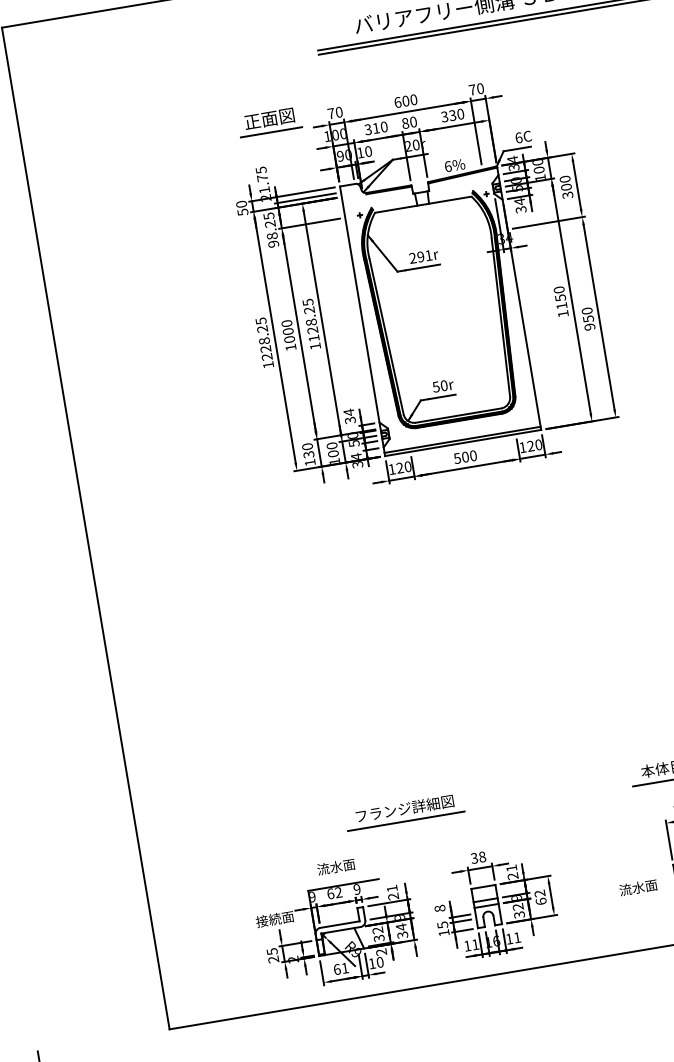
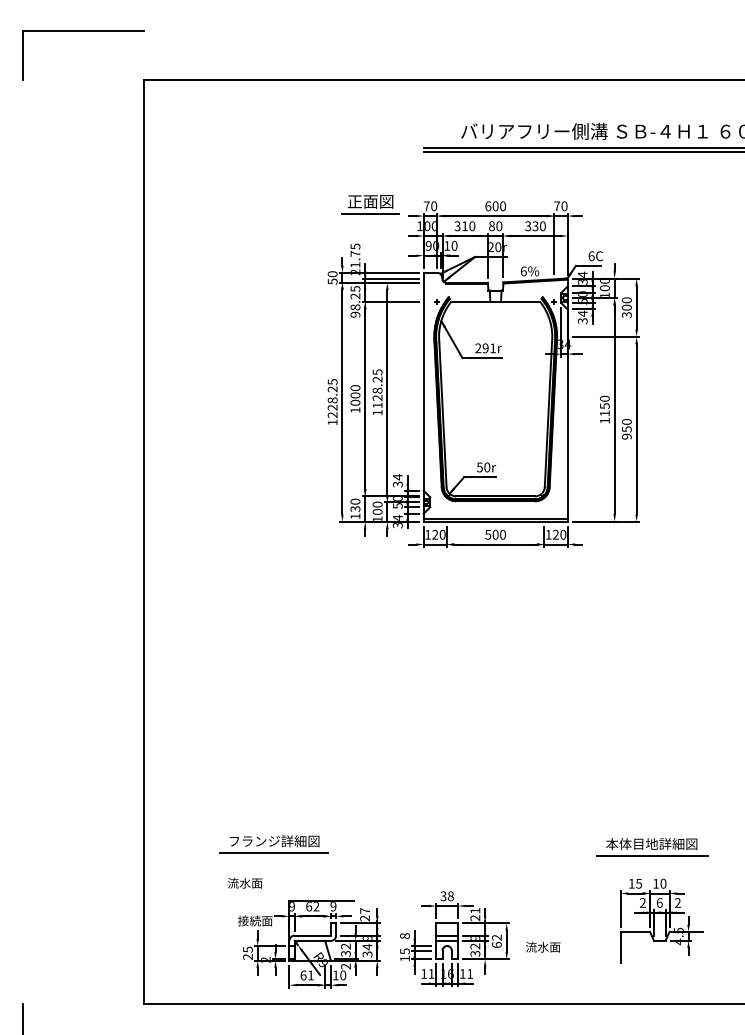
part: (404, 812) -> (273, 844), moved
text: (336, 866) -> (245, 882), moved
text: (638, 886) -> (543, 946), moved
text: (391, 889) -> (364, 911), 21 -> 27

